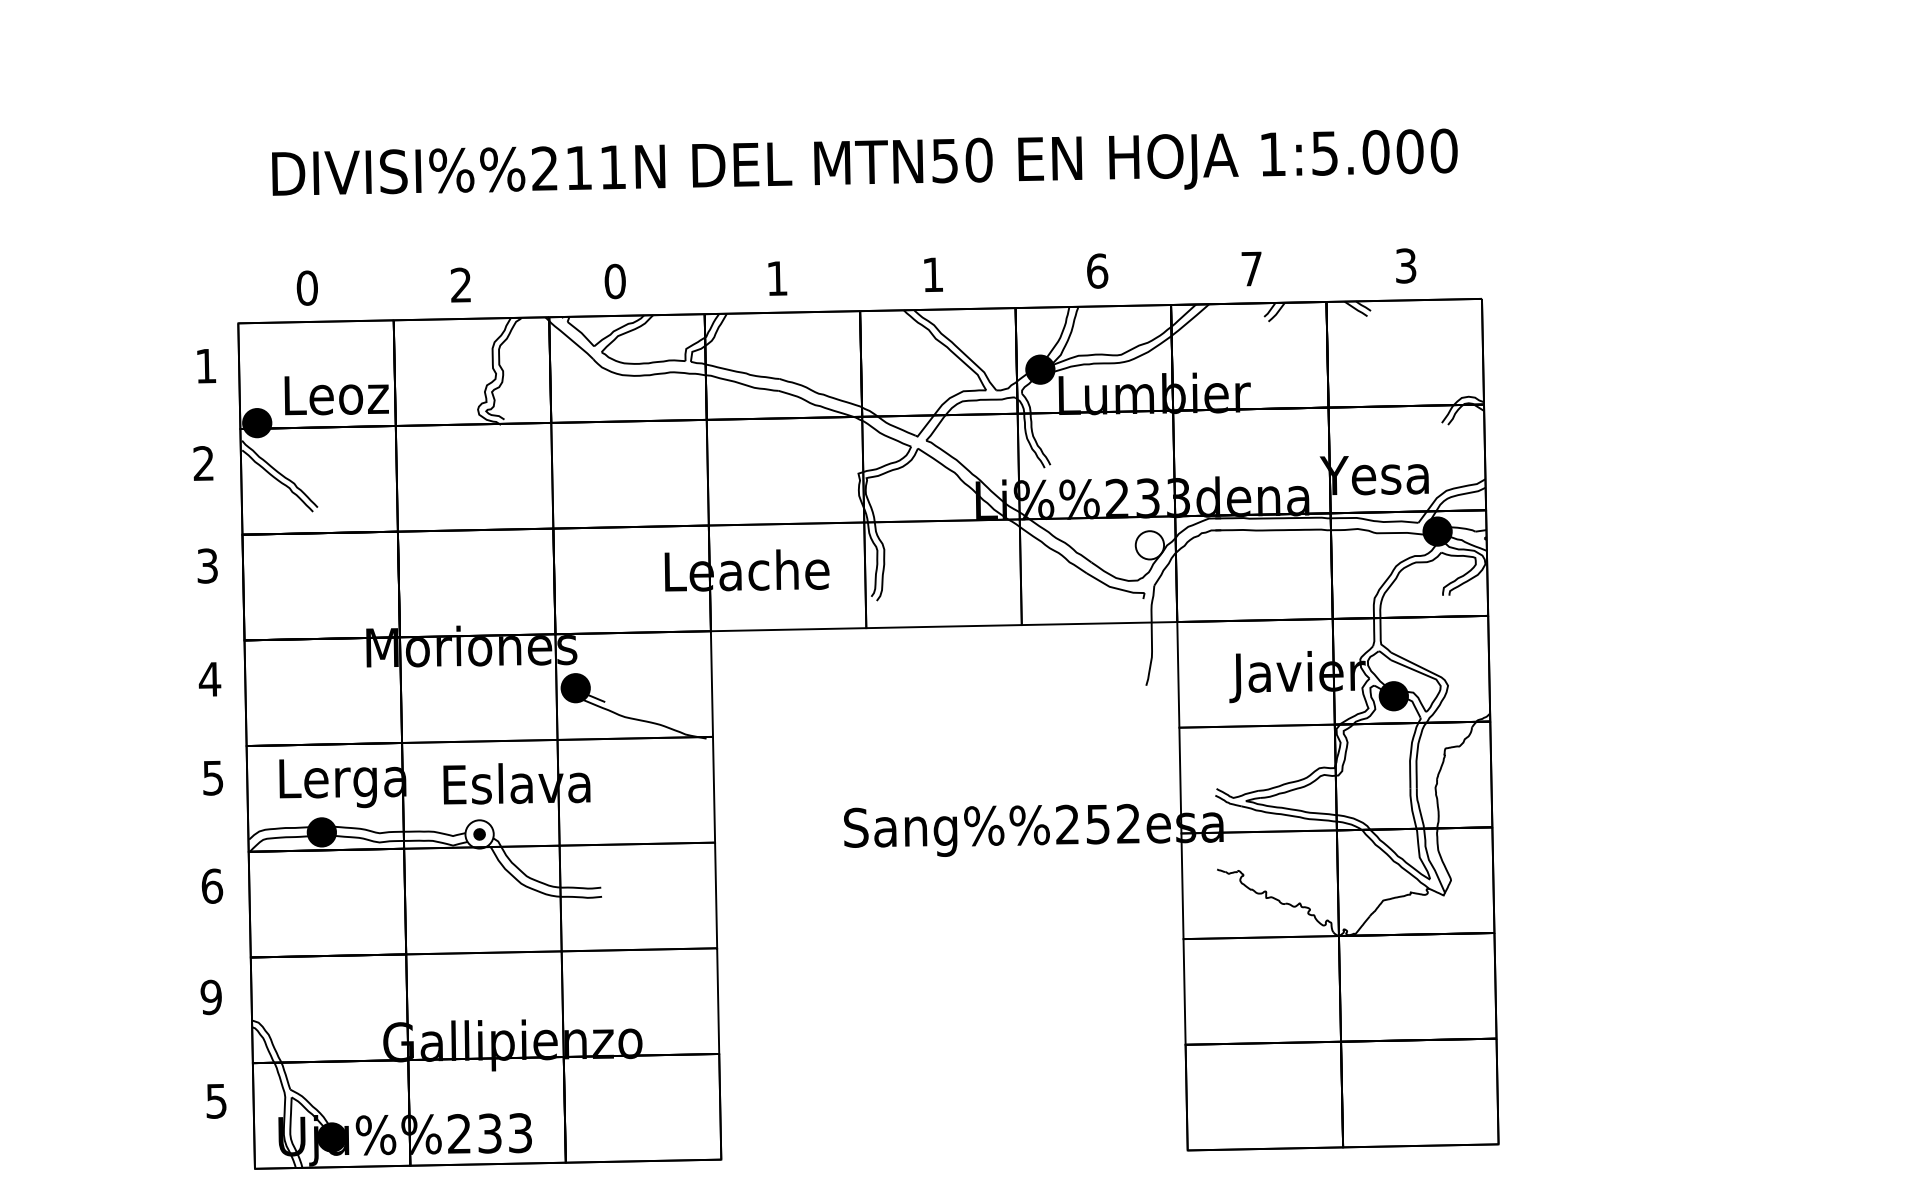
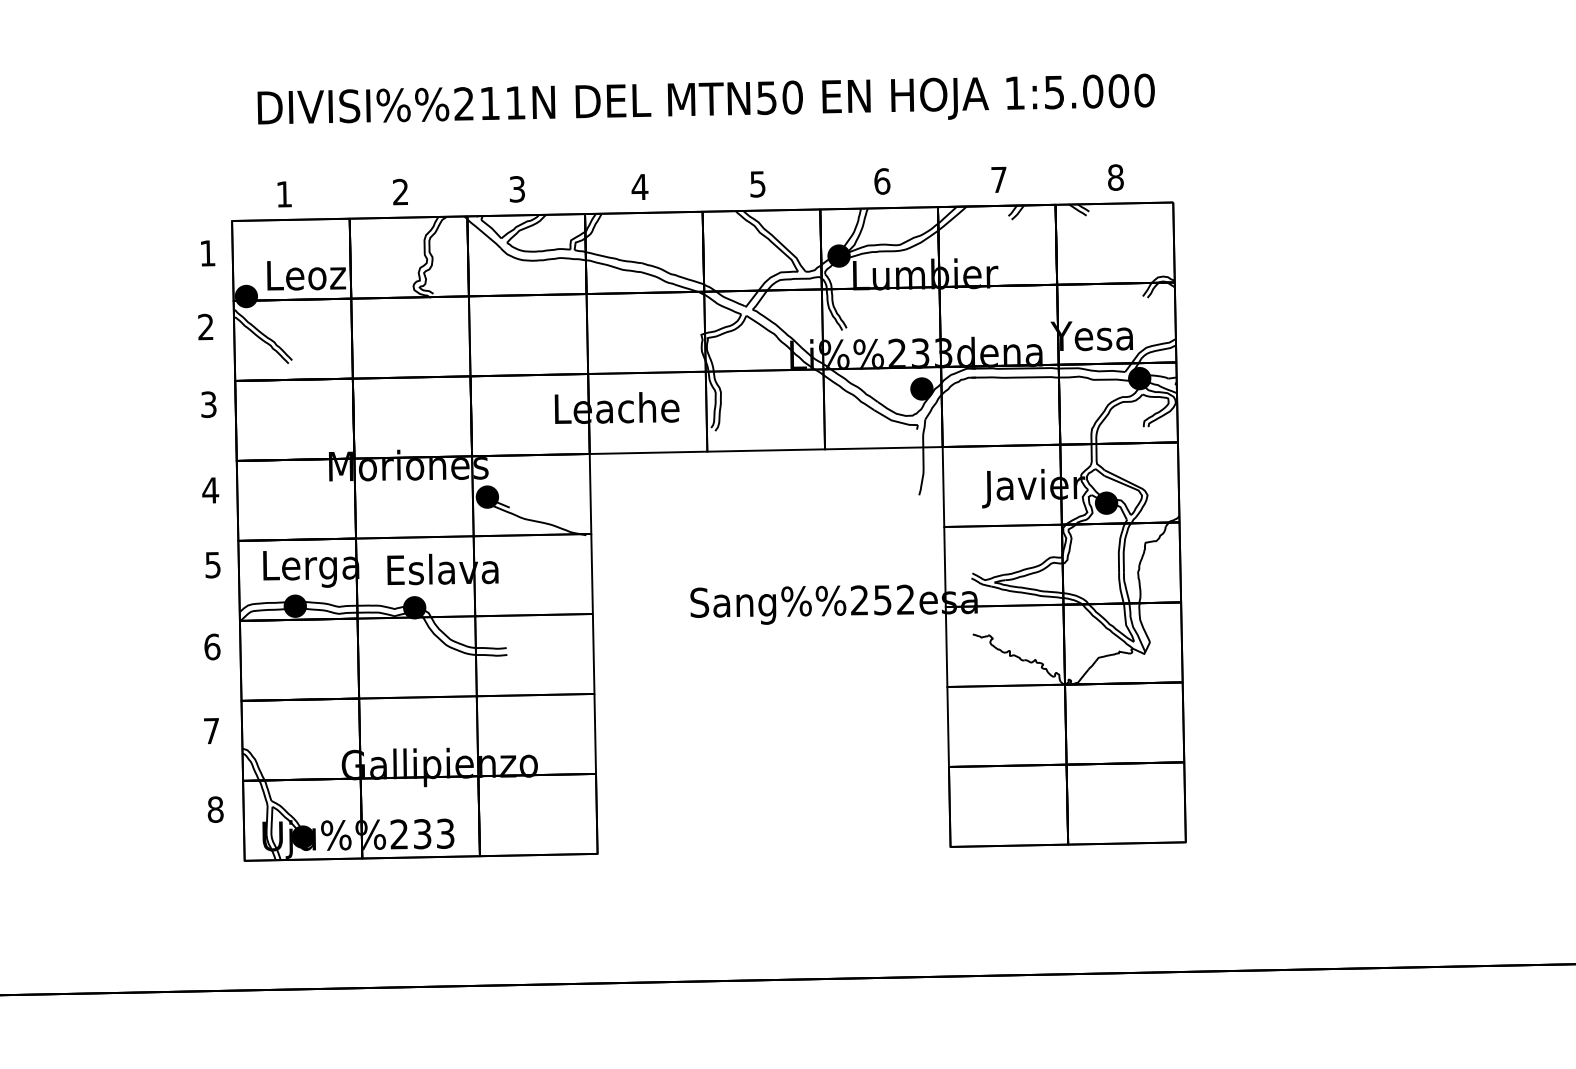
text: (1405, 265) -> (1115, 177), 3 -> 8
text: (932, 275) -> (757, 184), 1 -> 5
text: (776, 279) -> (639, 187), 1 -> 4
text: (615, 281) -> (517, 189), 0 -> 3
text: (307, 288) -> (284, 194), 0 -> 1
fill: (1149, 544) -> (921, 388), added
fill: (479, 834) -> (414, 607), added
text: (211, 996) -> (211, 730), 9 -> 7
text: (216, 1100) -> (215, 809), 5 -> 8

